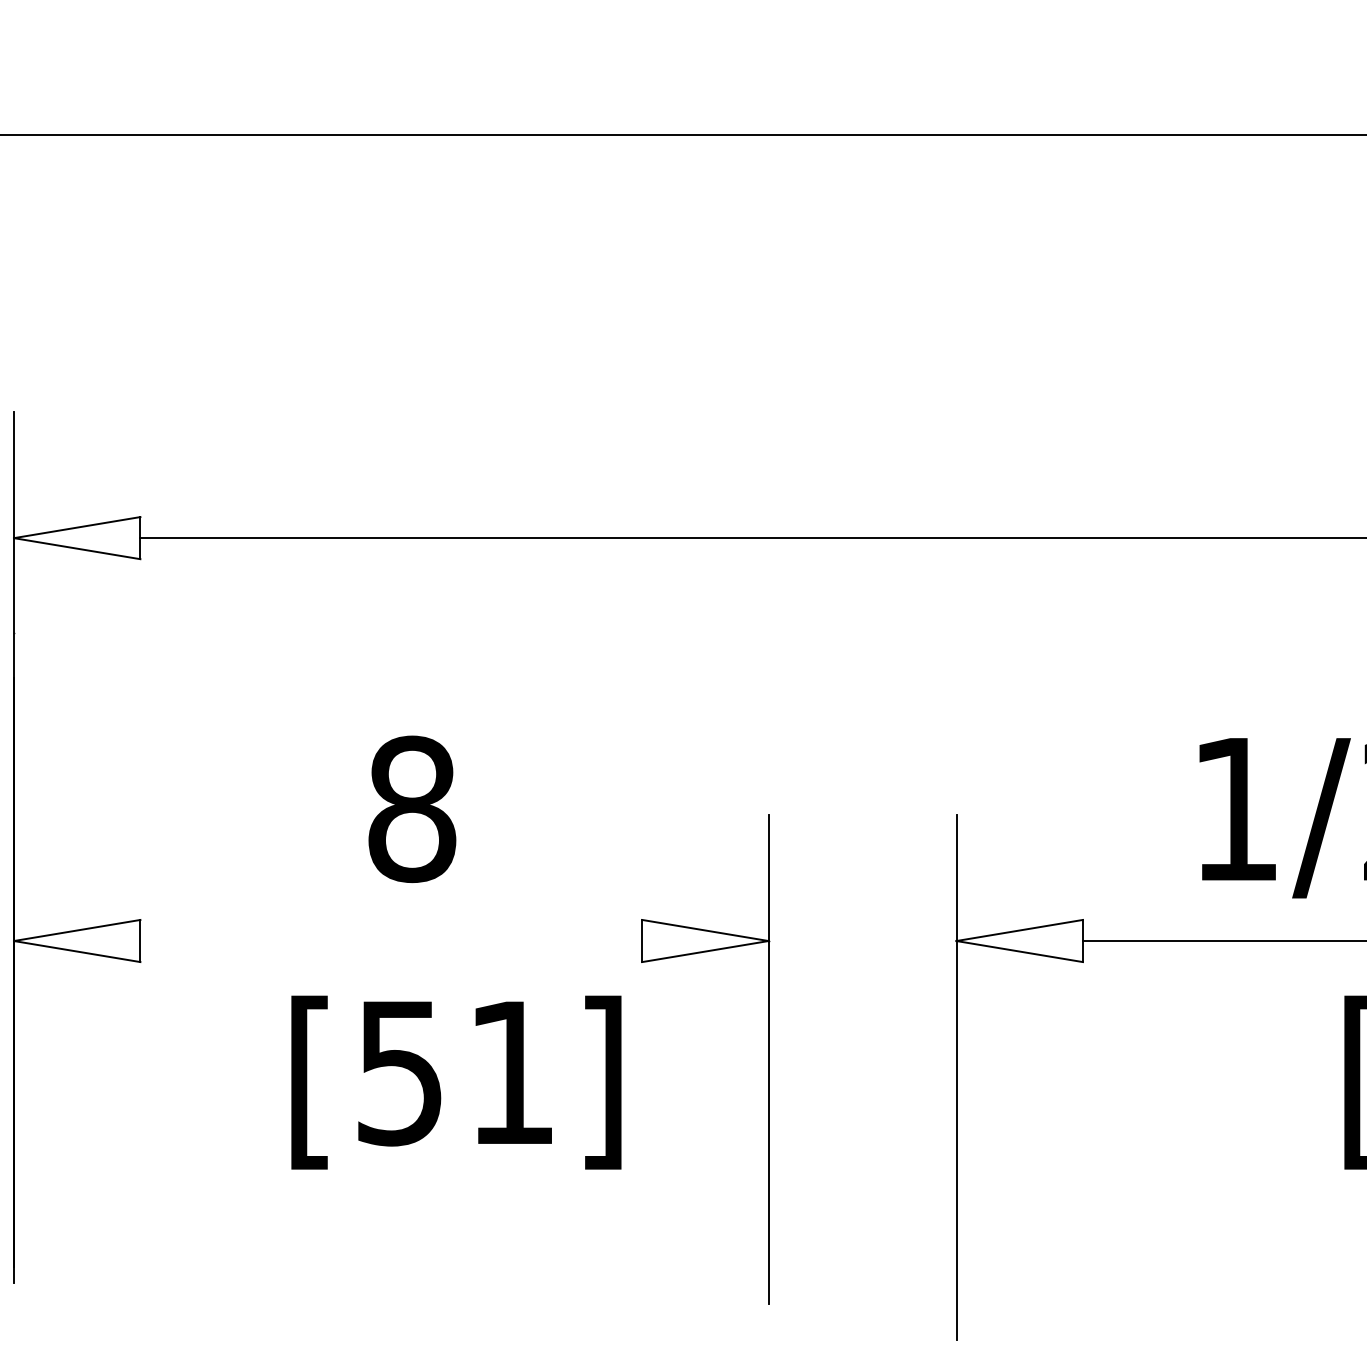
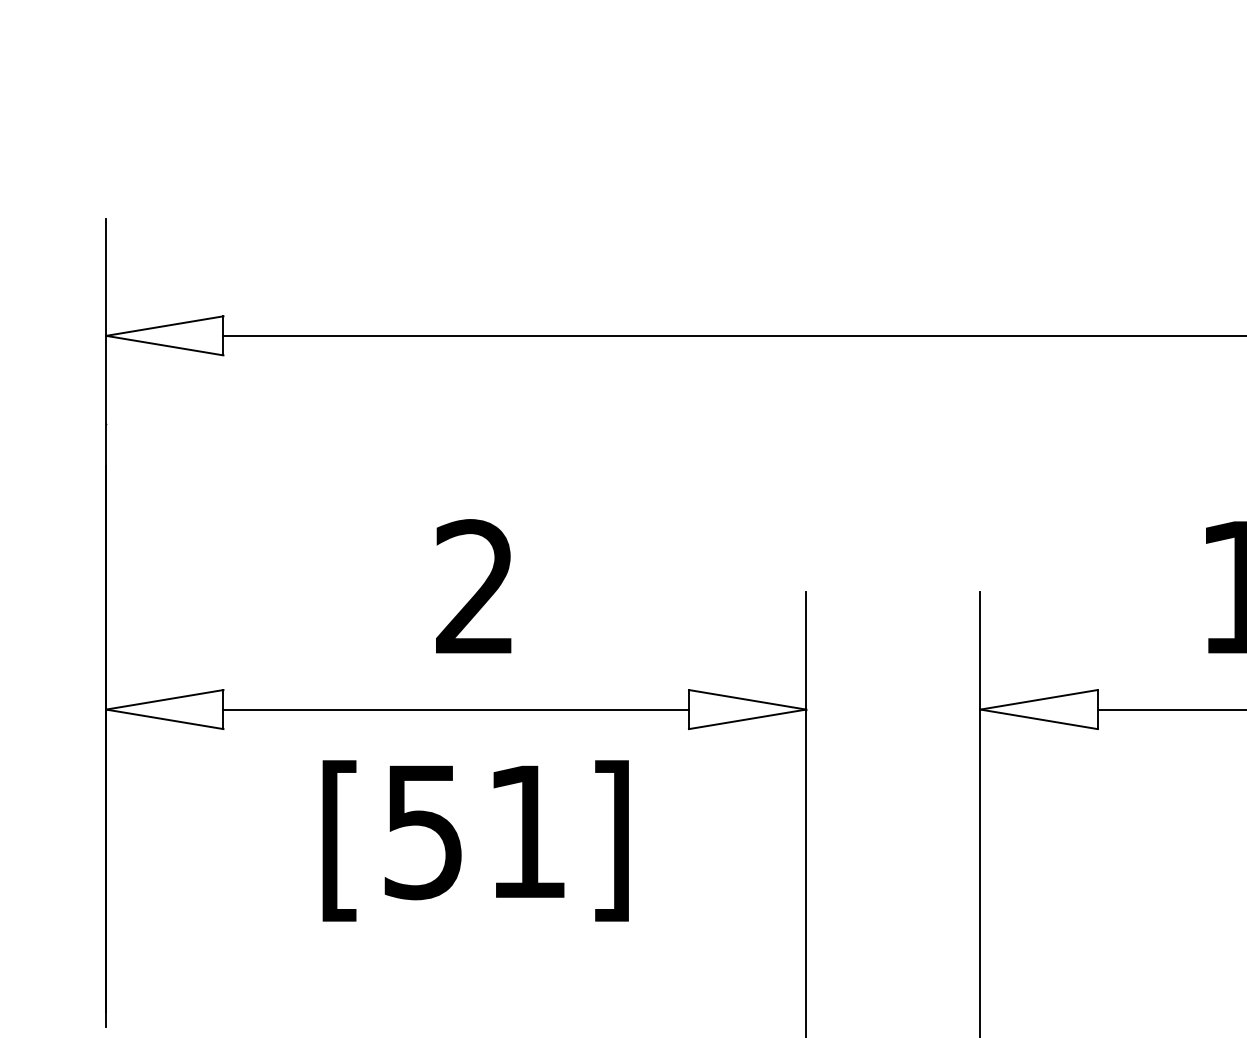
text: (412, 809) -> (475, 587), 8 -> 2
line: (391, 941) -> (456, 710), added
text: (456, 1082) -> (475, 840), moved

